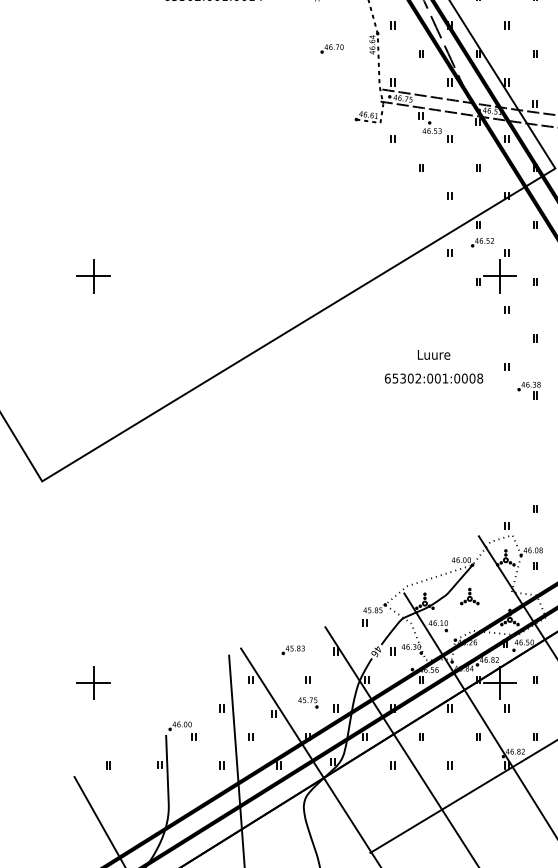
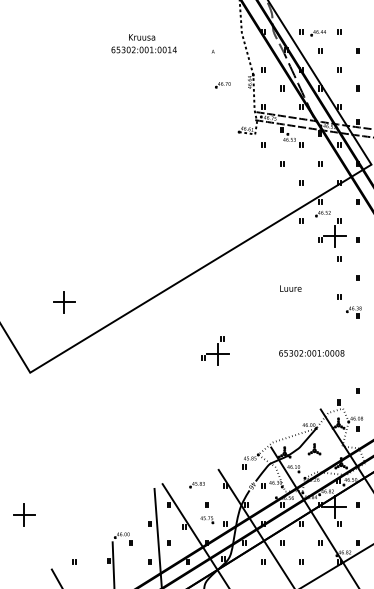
part: (93, 276) -> (64, 302), moved
text: (433, 378) -> (311, 353), moved
part: (320, 447) -> (215, 350), added
part: (93, 682) -> (24, 514), moved

